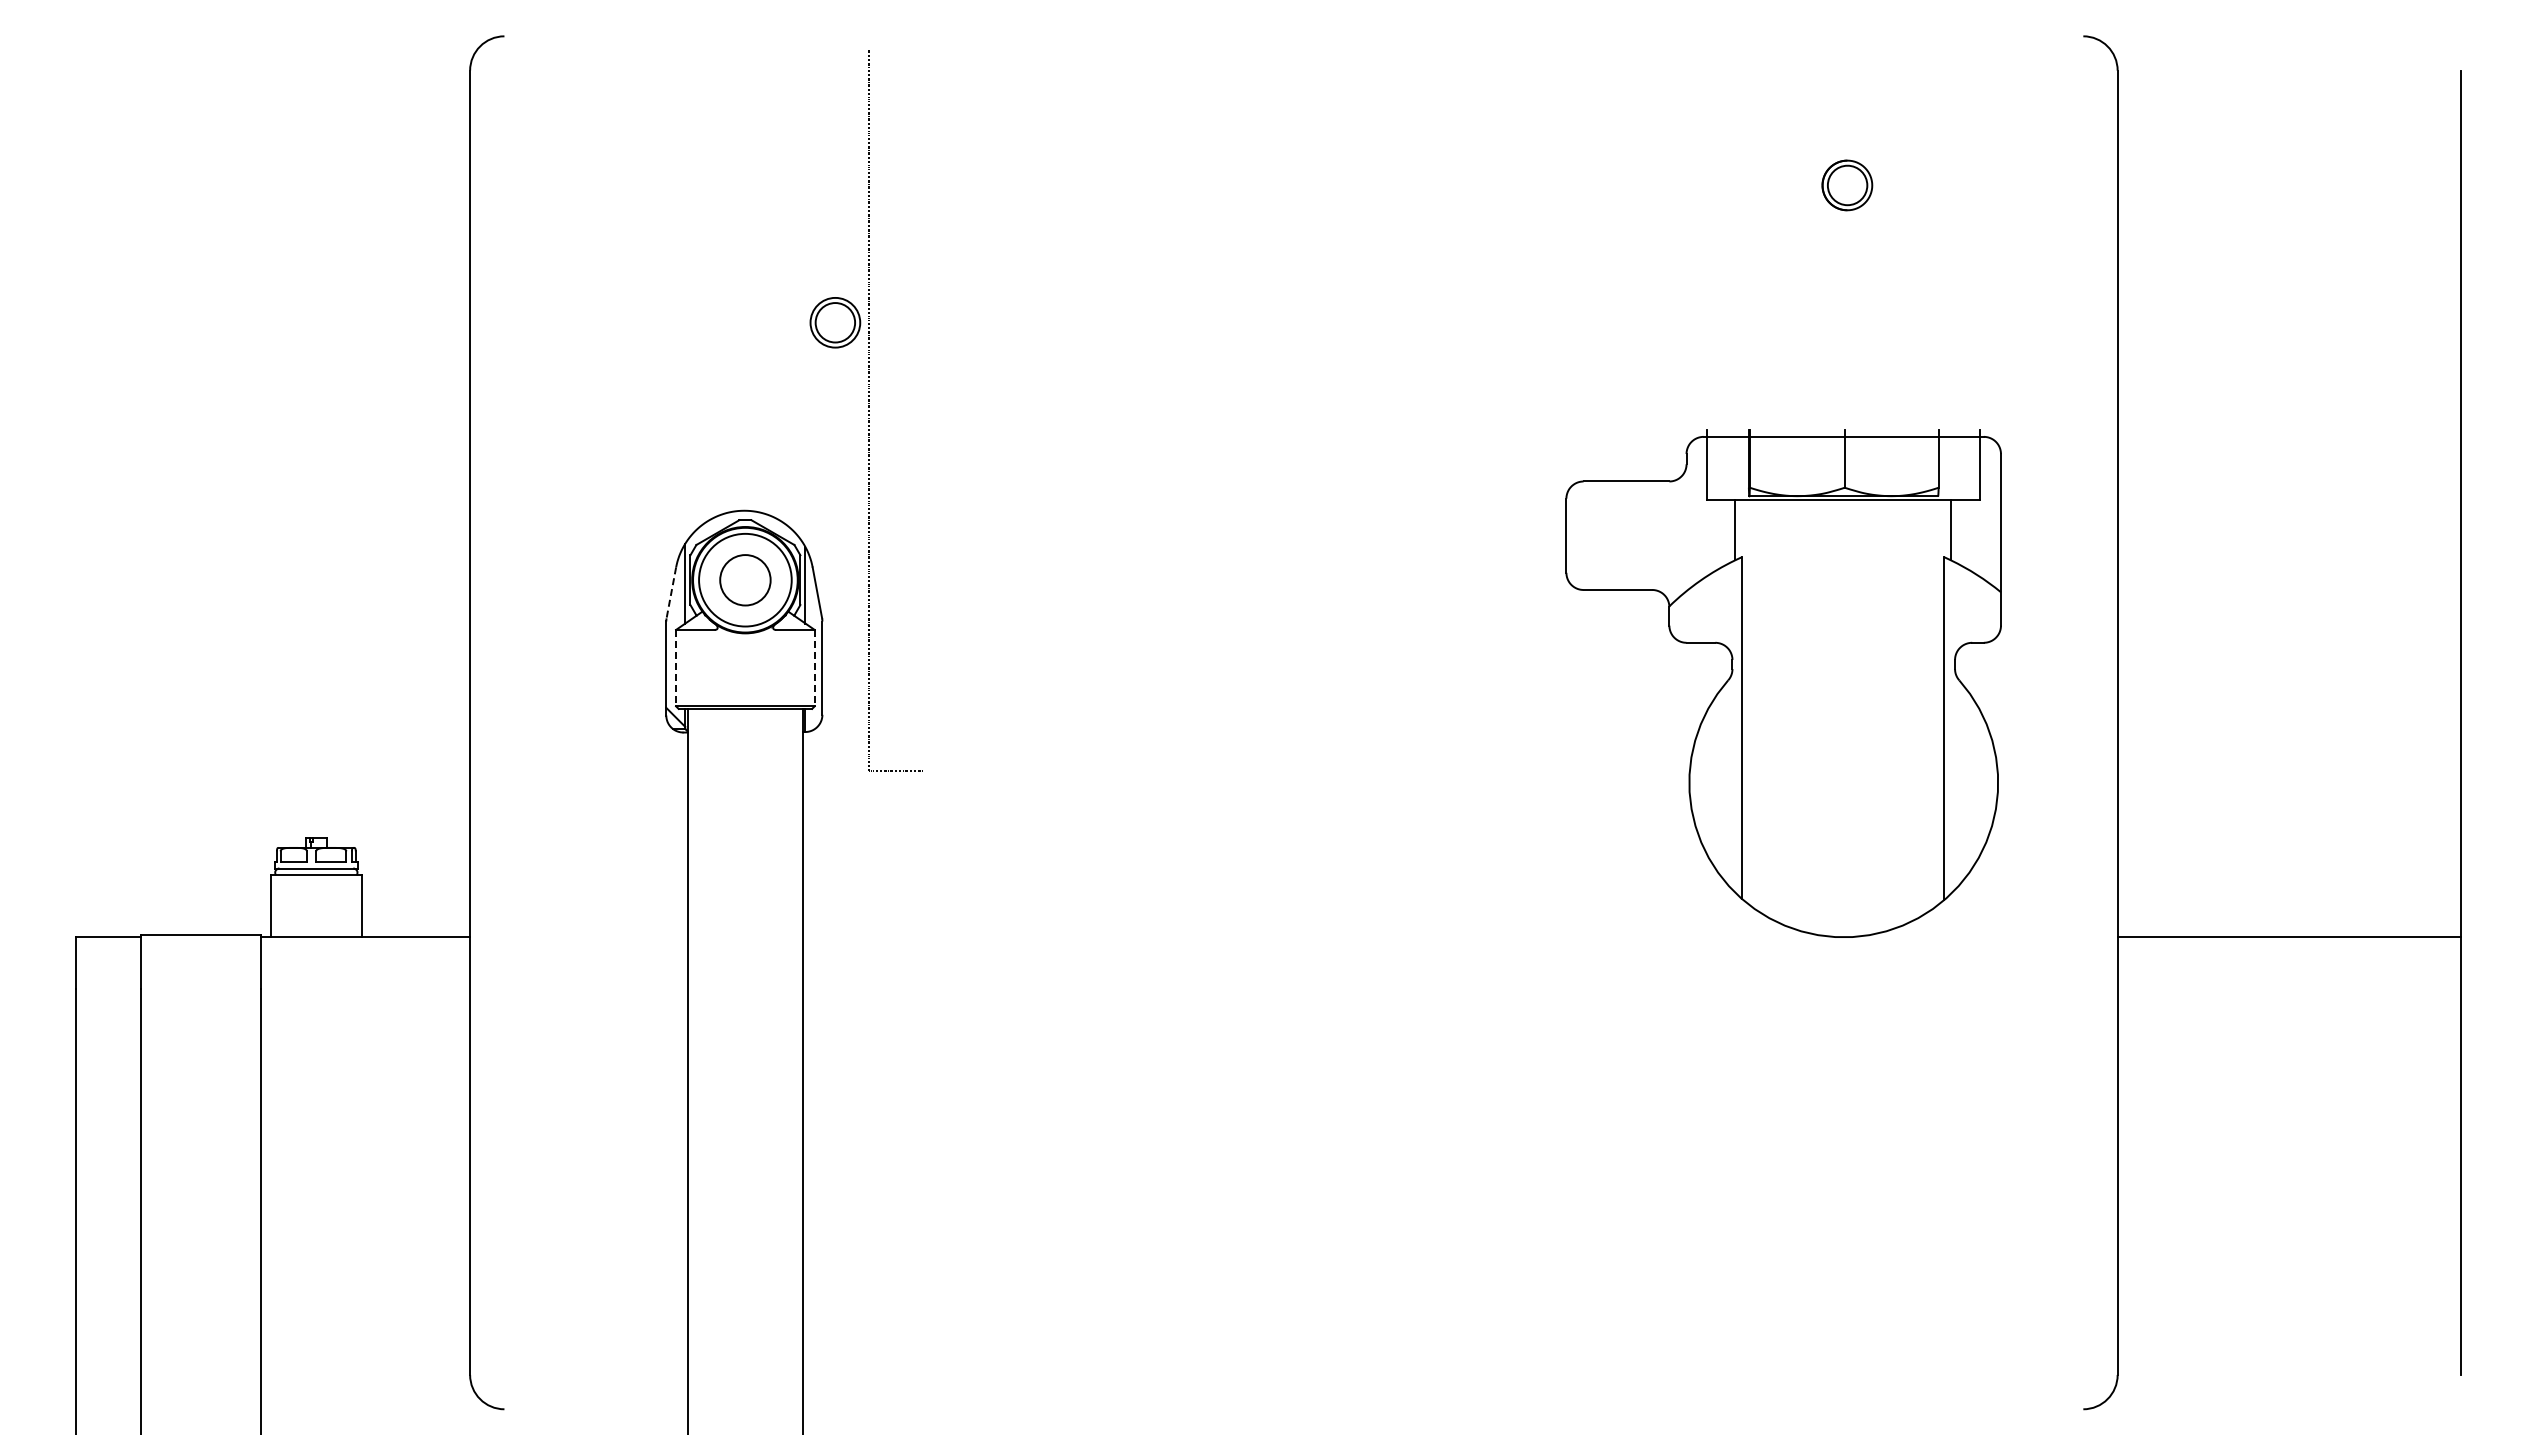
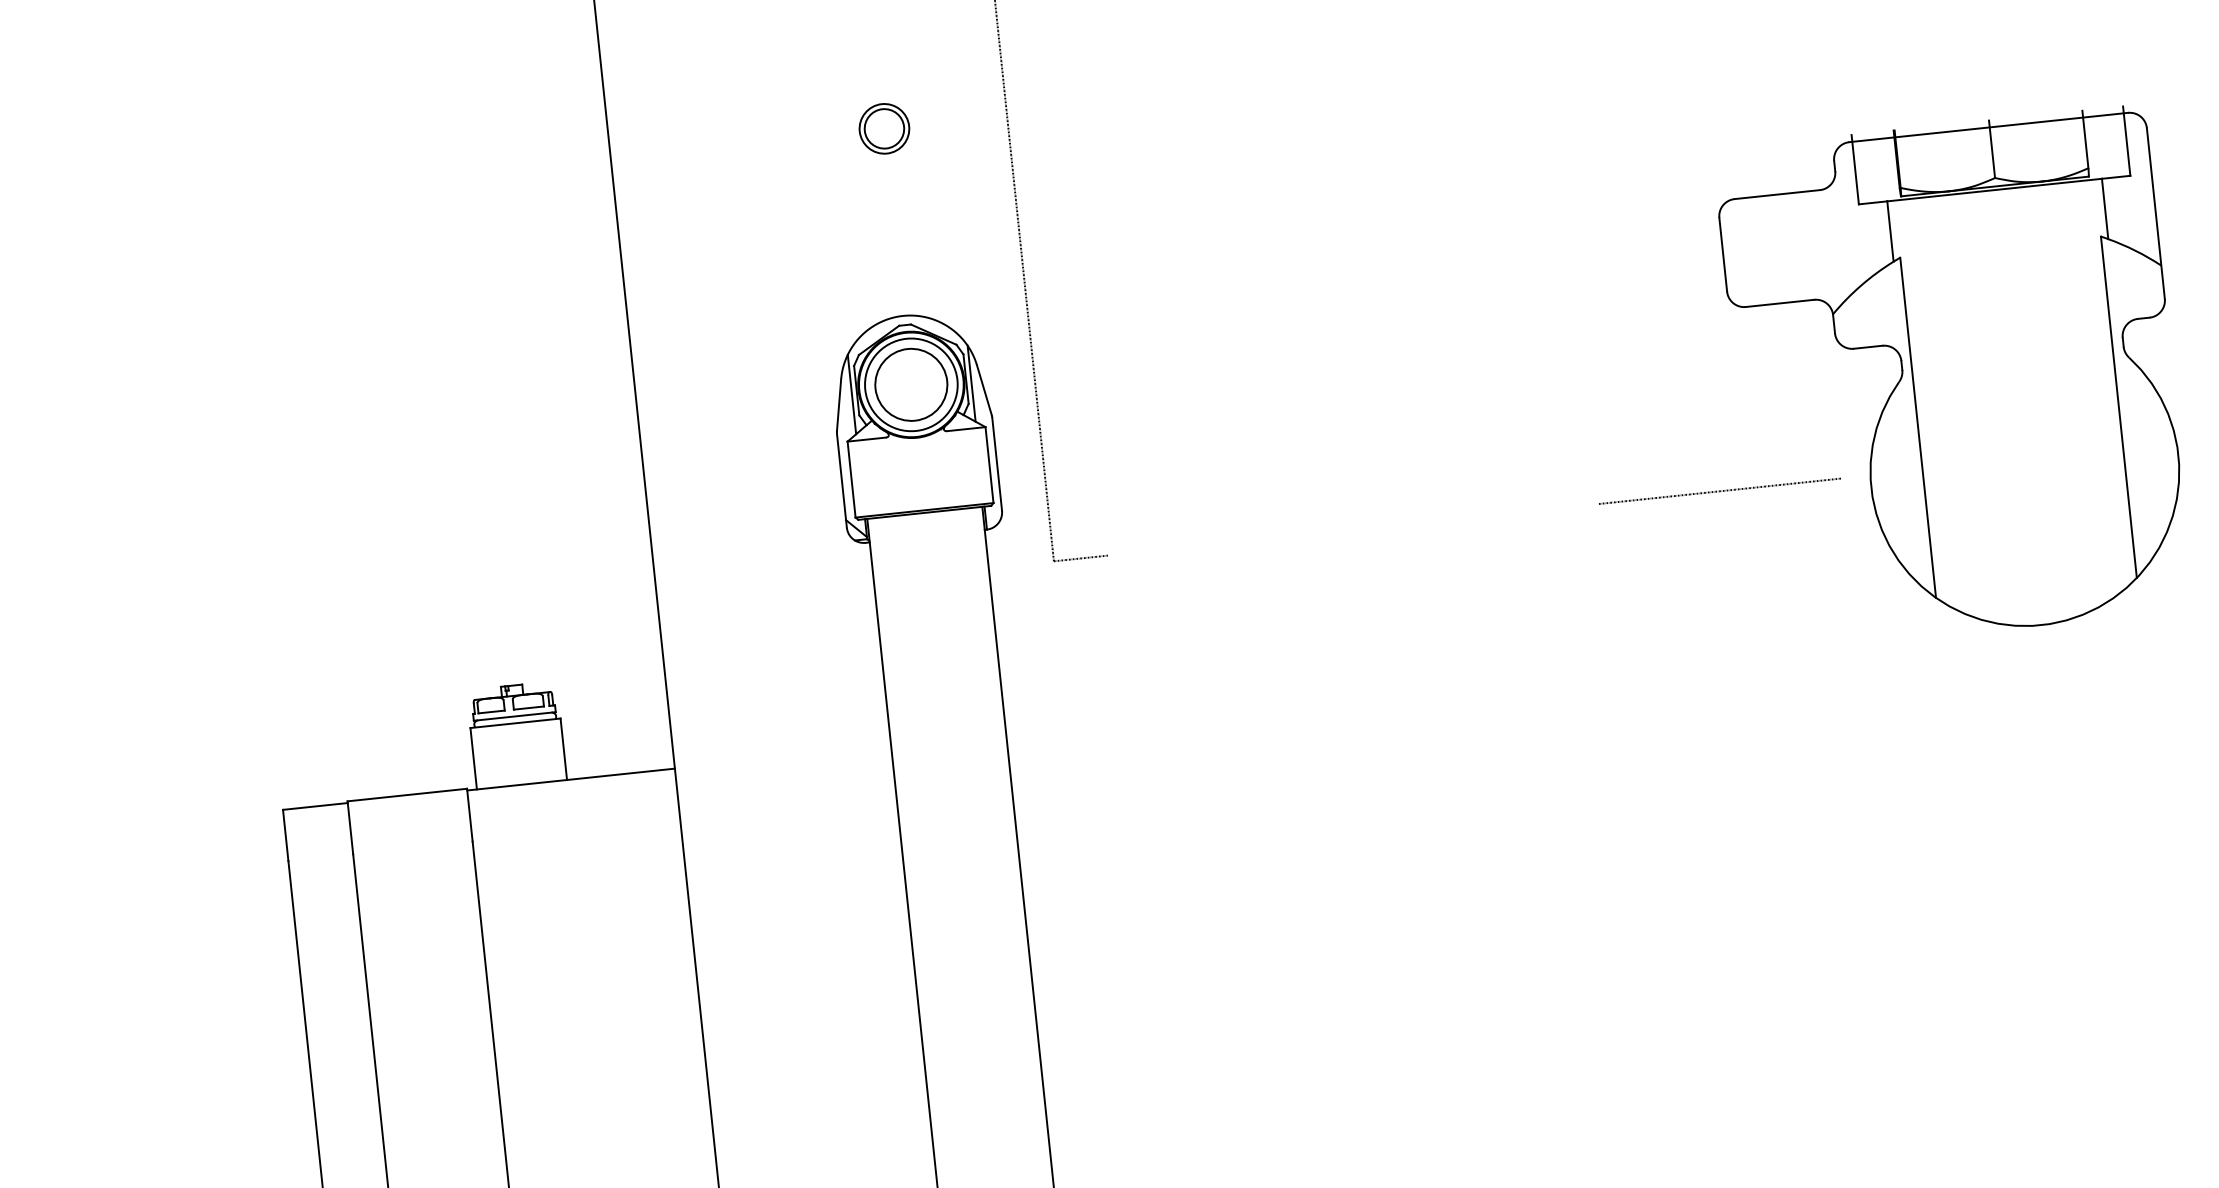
part: (835, 322) -> (884, 128), moved
circle: (745, 580) -> (911, 385), size x1.43
line: (671, 592) -> (839, 404), dashed -> solid
line: (676, 668) -> (852, 479), dashed -> solid
line: (814, 668) -> (989, 465), dashed -> solid
line: (1538, 770) -> (1720, 491), added

